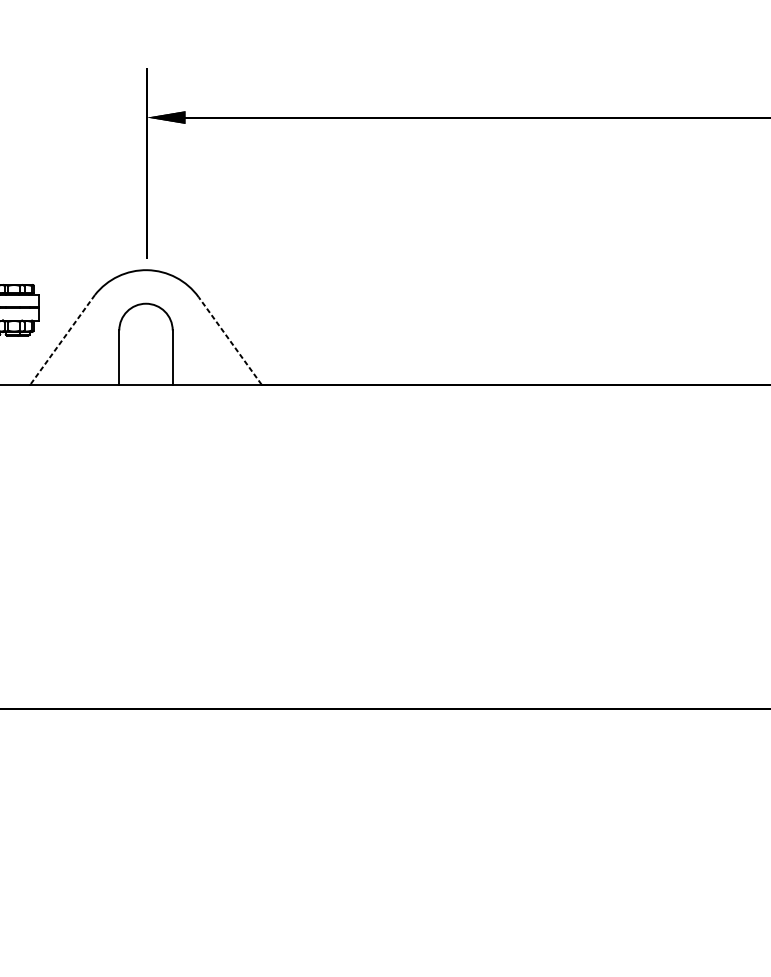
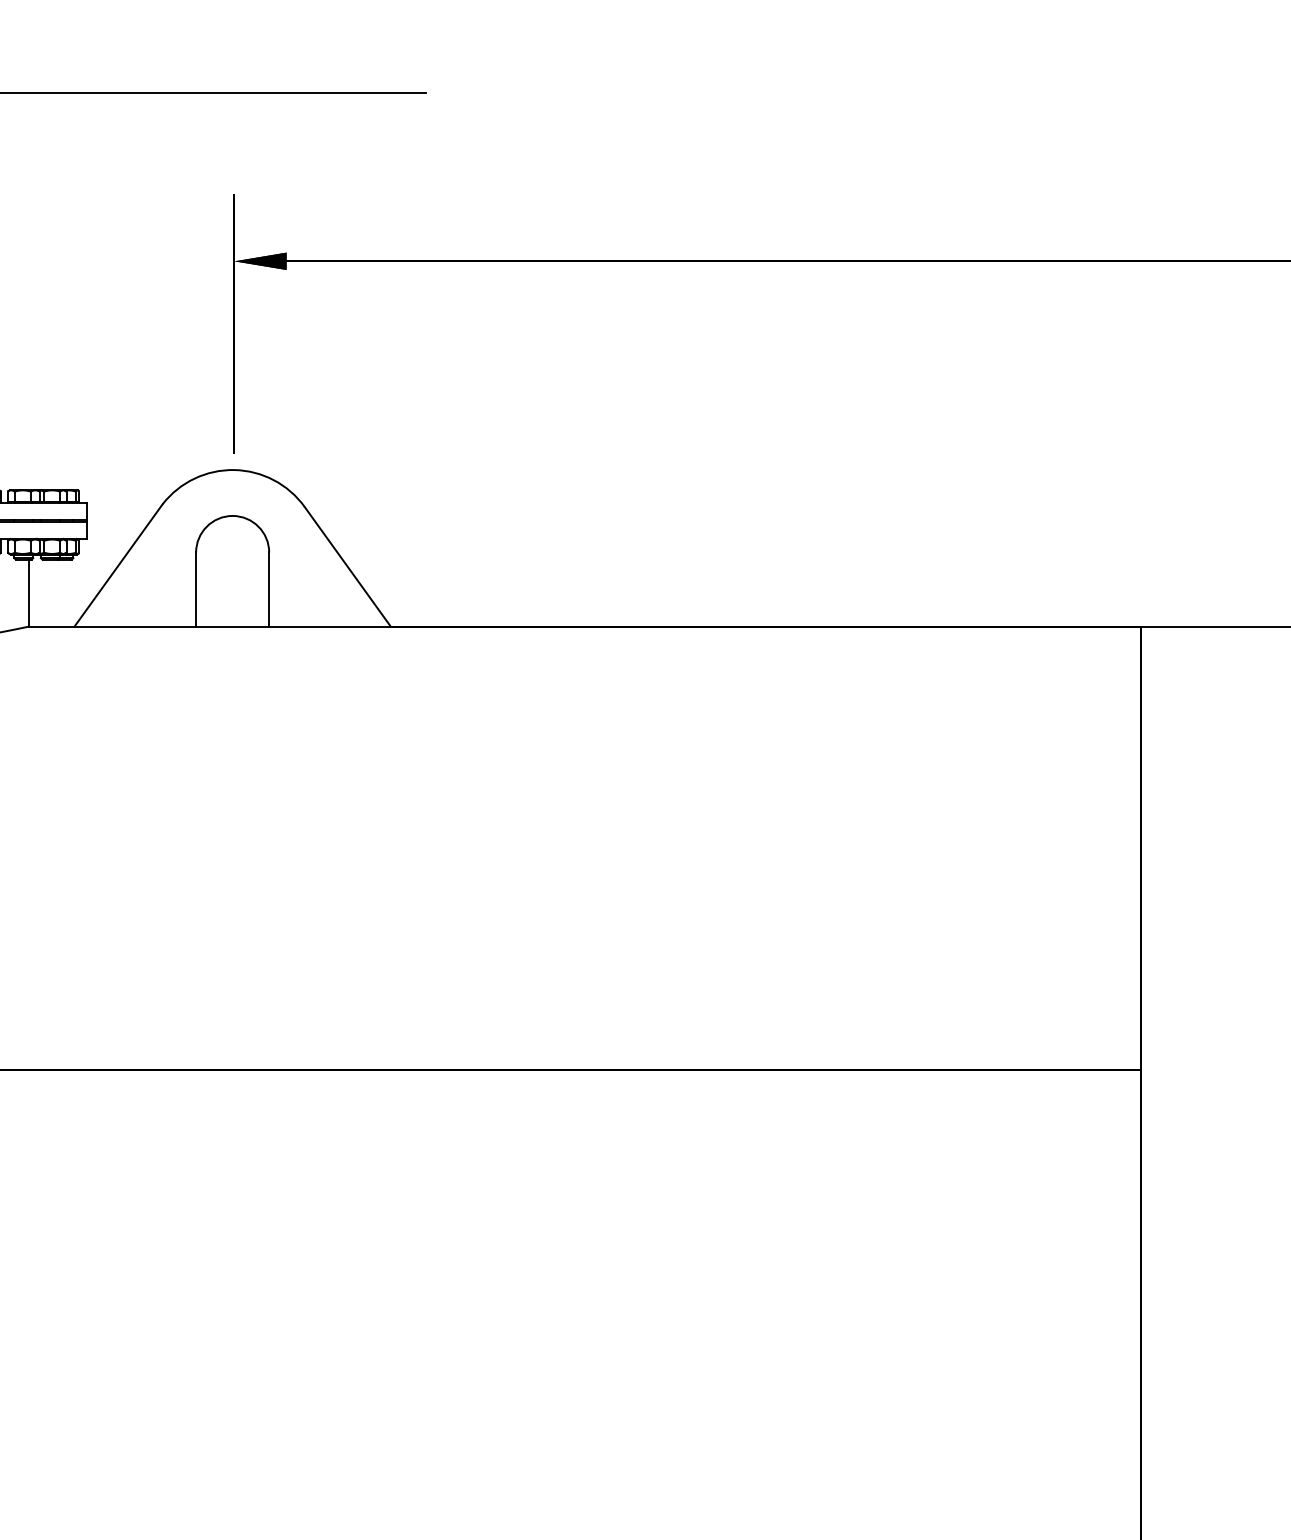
line: (62, 339) -> (118, 565), dashed -> solid
line: (229, 340) -> (347, 566), dashed -> solid

